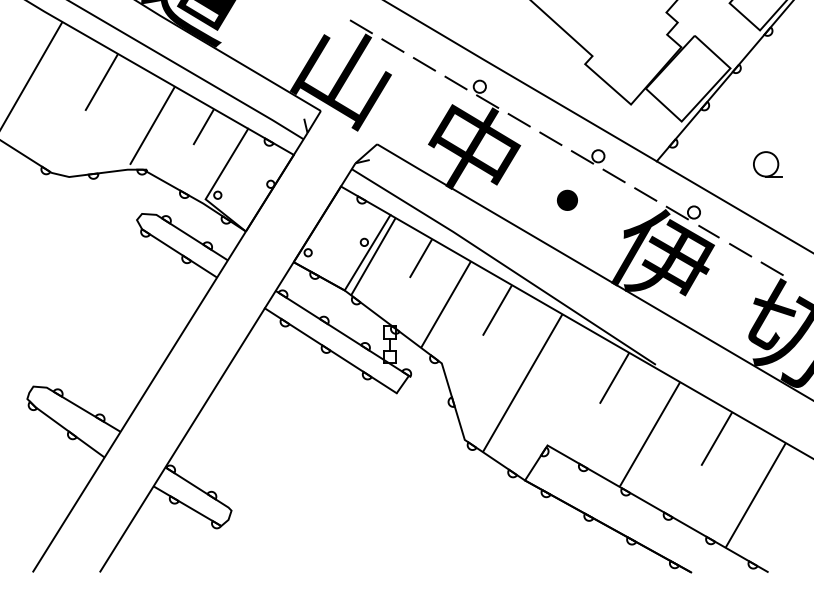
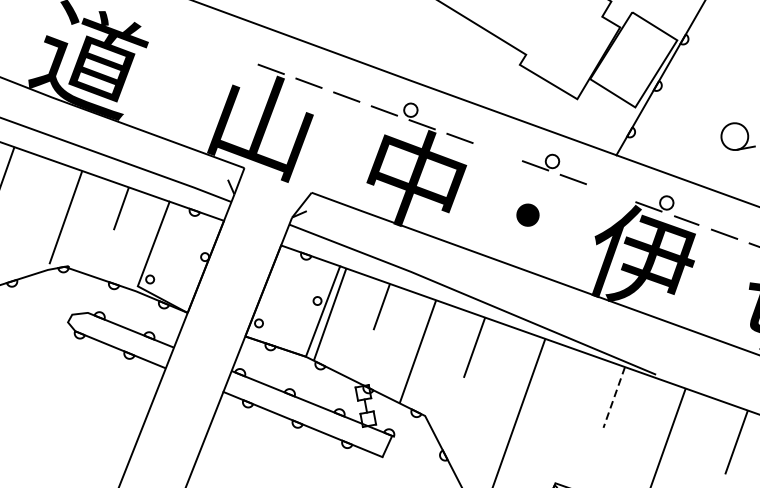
line: (550, 138) -> (497, 151), removed
line: (645, 194) -> (610, 193), removed
line: (614, 378) -> (614, 397), solid -> dashed

